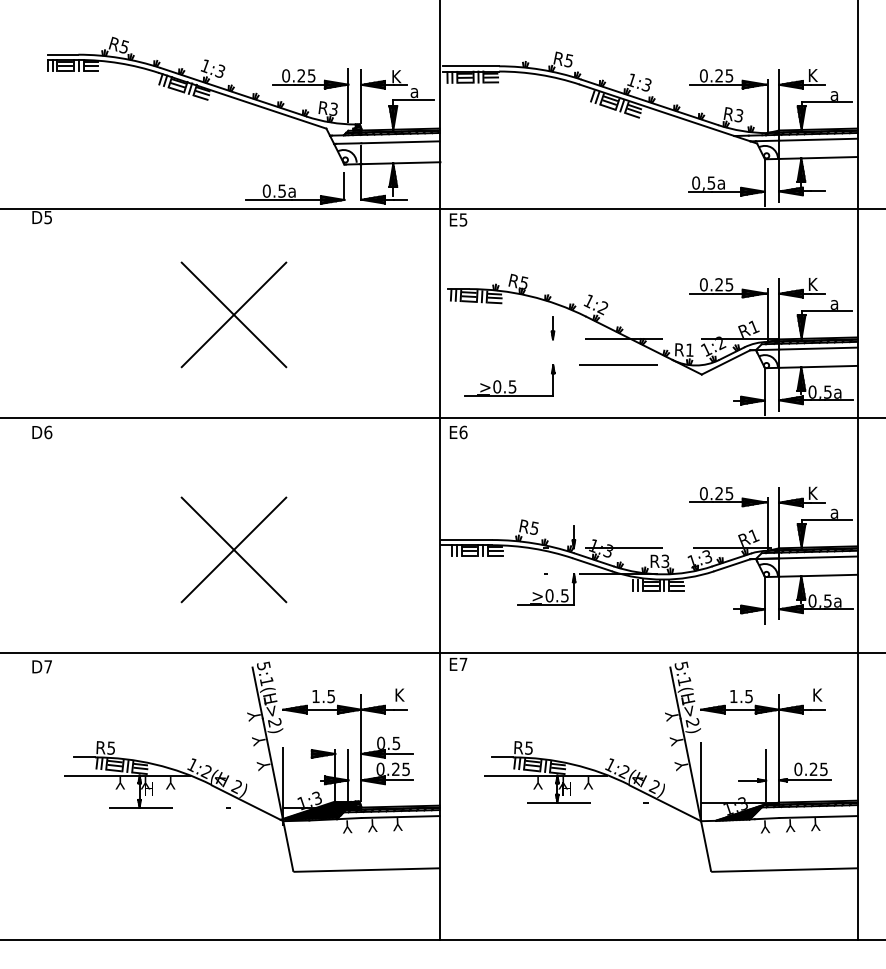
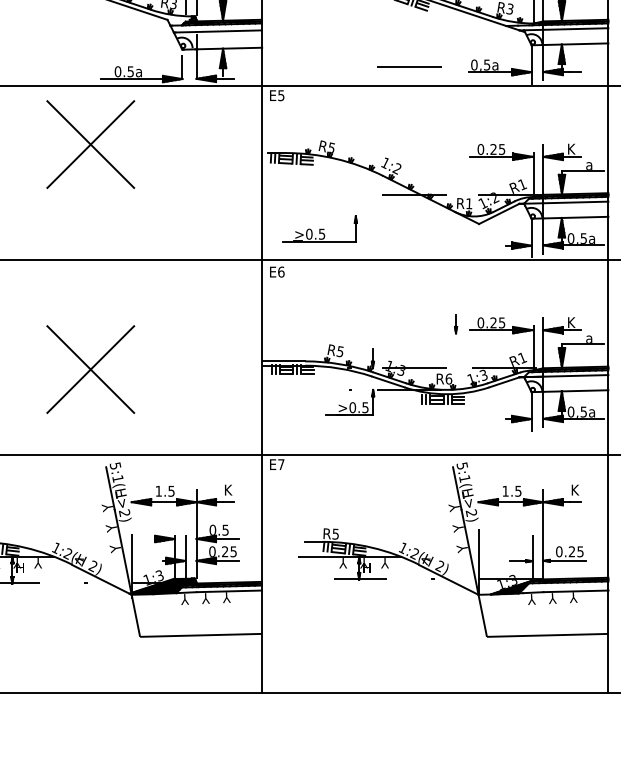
part: (233, 314) -> (90, 144), moved
part: (552, 328) -> (455, 324), moved
line: (618, 364) -> (409, 66), moved
text: (665, 561) -> (449, 379), R3 -> R6

